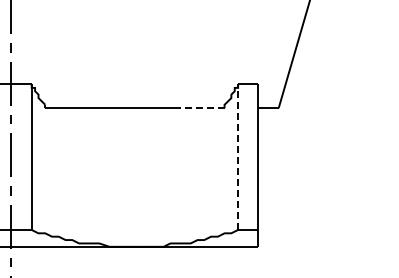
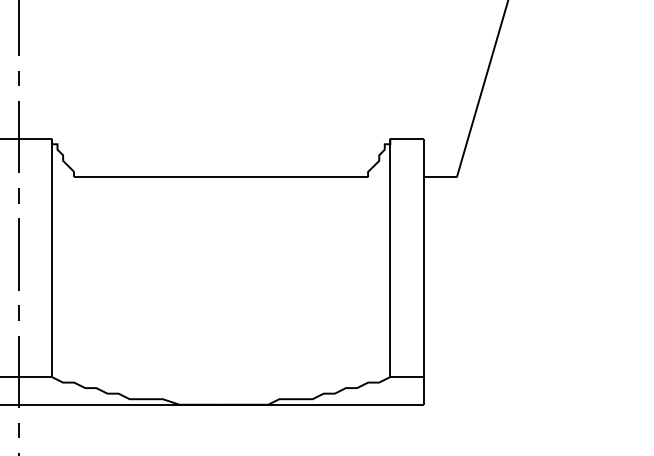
line: (198, 108) -> (325, 178), dashed -> solid
line: (238, 157) -> (390, 258), dashed -> solid

